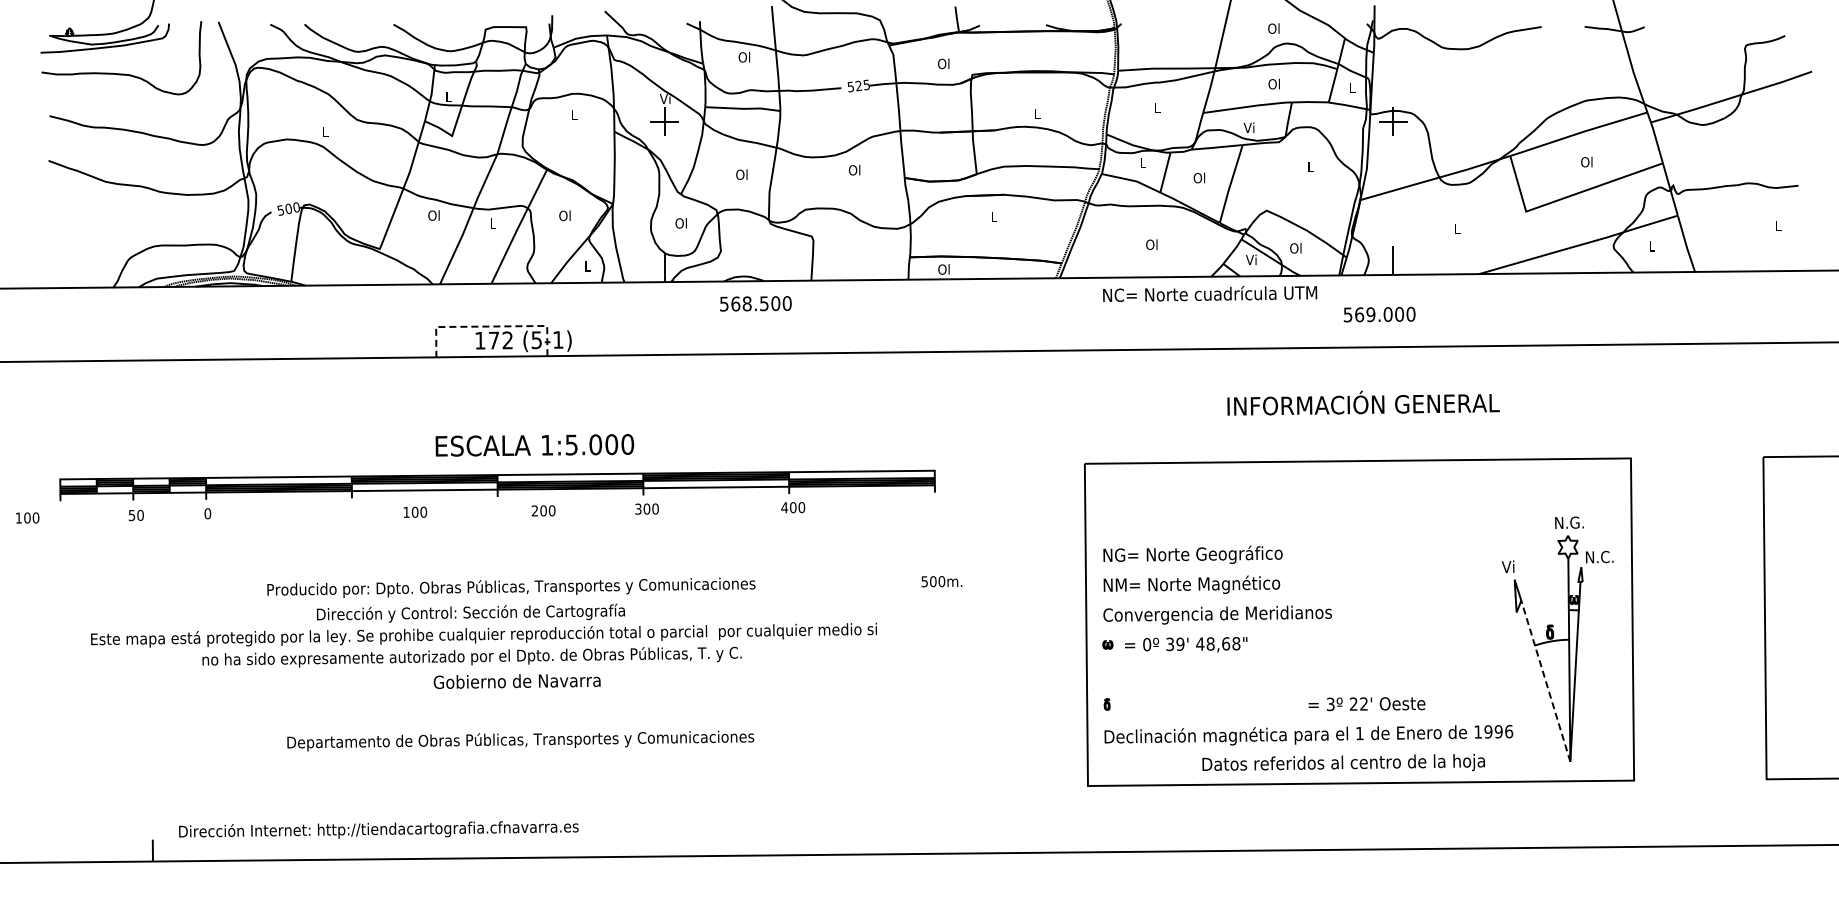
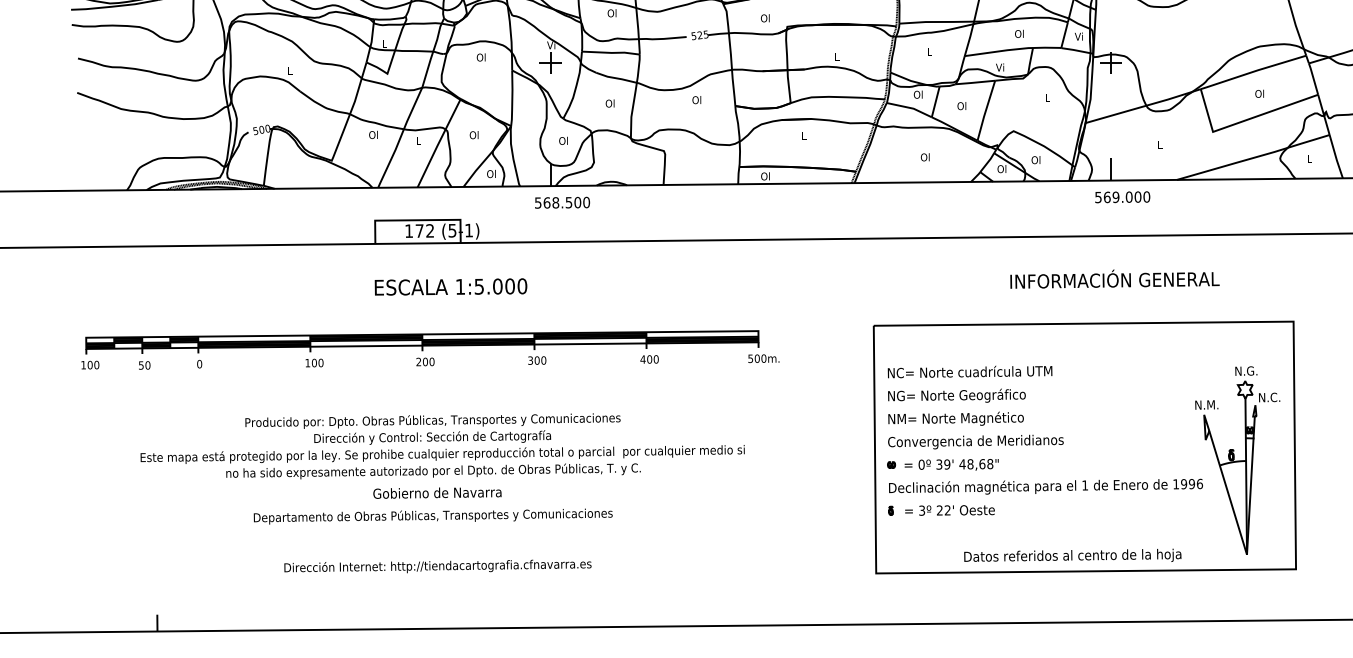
text: (1351, 87) -> (1078, 36), L -> Vi
text: (573, 114) -> (480, 57), L -> Ol
text: (1142, 162) -> (918, 94), L -> Ol
text: (1251, 259) -> (1001, 168), Vi -> Ol
text: (587, 266) -> (491, 174), L -> Ol
text: (1210, 293) -> (970, 371), moved
text: (755, 303) -> (562, 202), moved
text: (1379, 314) -> (1122, 197), moved
line: (491, 326) -> (417, 220), dashed -> solid
text: (1363, 402) -> (1114, 278), moved
text: (534, 445) -> (450, 287), moved
text: (543, 510) -> (425, 361), moved
text: (415, 511) -> (314, 362), moved
text: (27, 517) -> (90, 364), moved
text: (1517, 566) -> (1206, 404), Vi -> N.M.
text: (941, 581) -> (763, 358), moved
text: (483, 635) -> (442, 454), moved
line: (1545, 680) -> (1227, 492), dashed -> solid
text: (1366, 704) -> (949, 510), moved
text: (1308, 735) -> (1045, 486), moved
text: (520, 740) -> (433, 516), moved
text: (378, 829) -> (437, 566), moved

